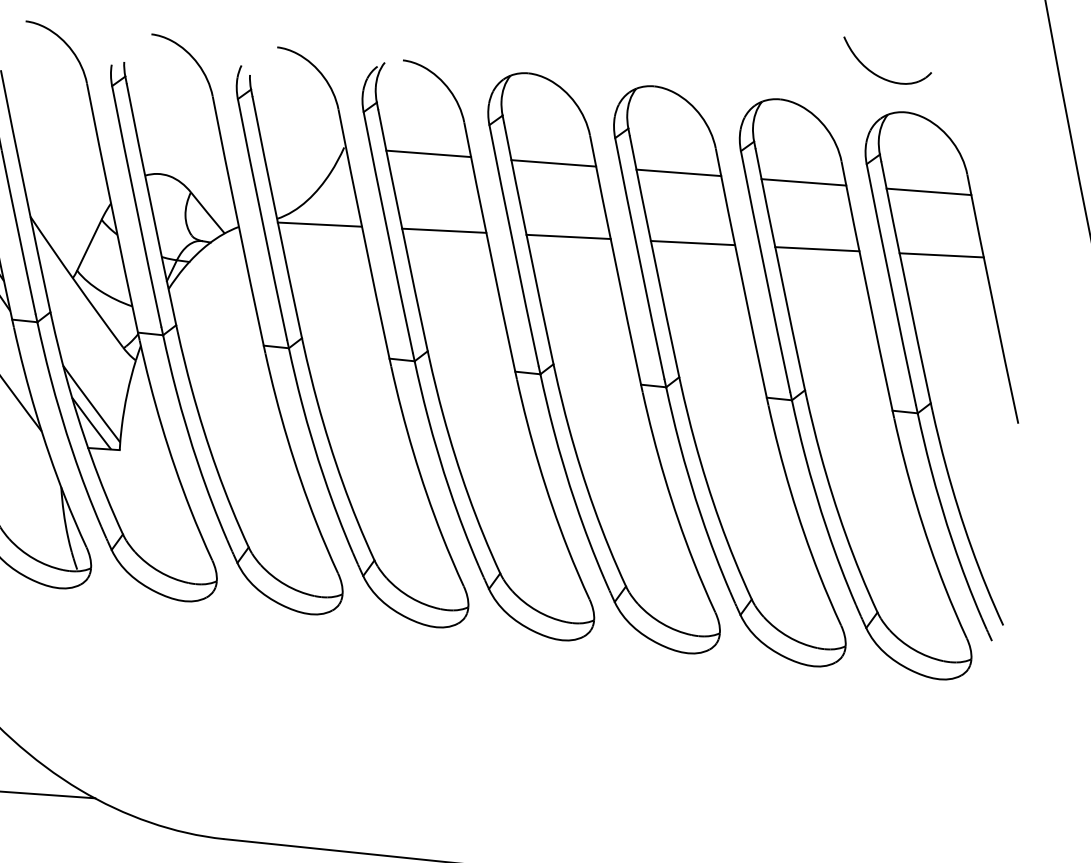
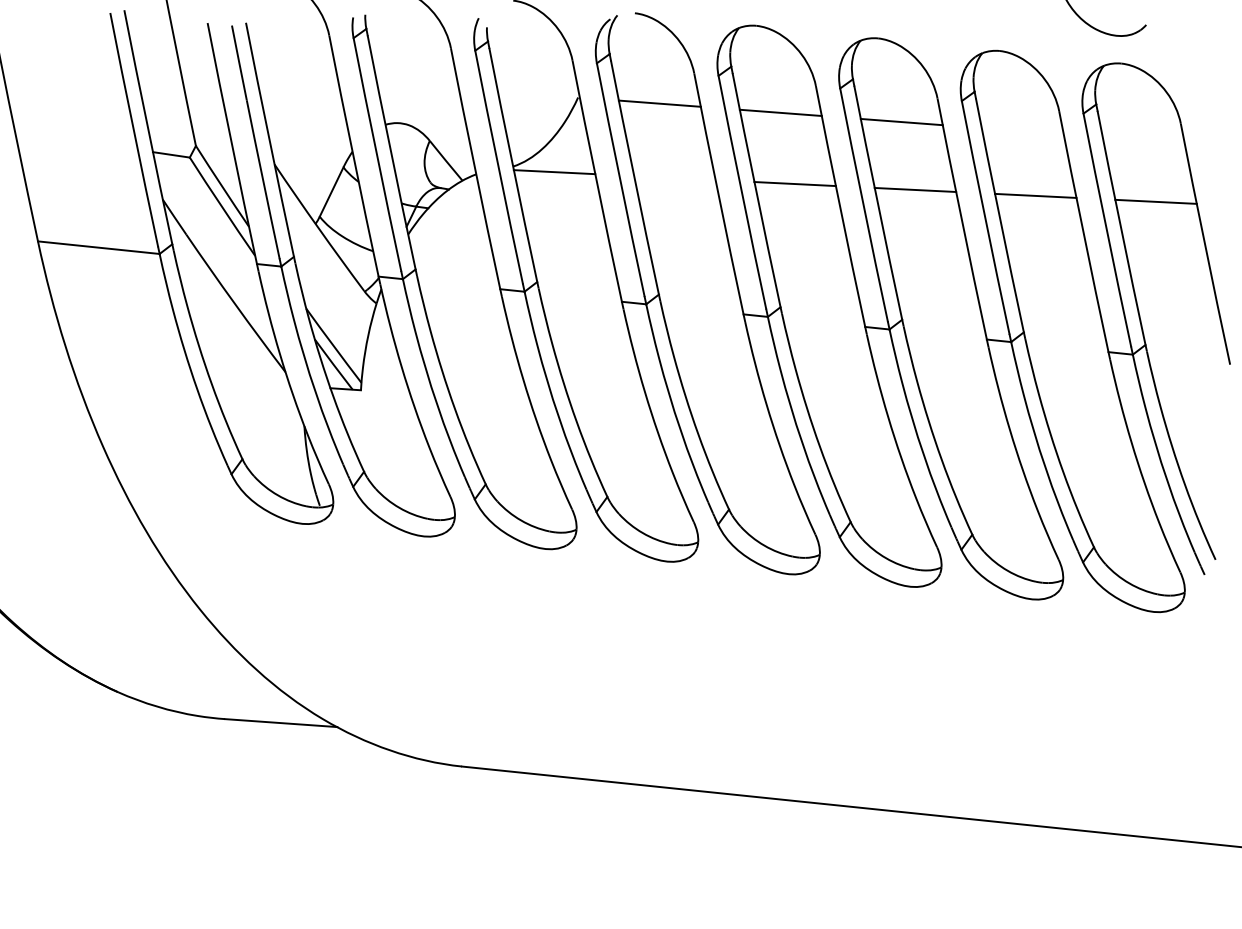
line: (803, 182) -> (1022, 131), removed
line: (928, 191) -> (1143, 140), removed
line: (443, 231) -> (674, 178), removed

